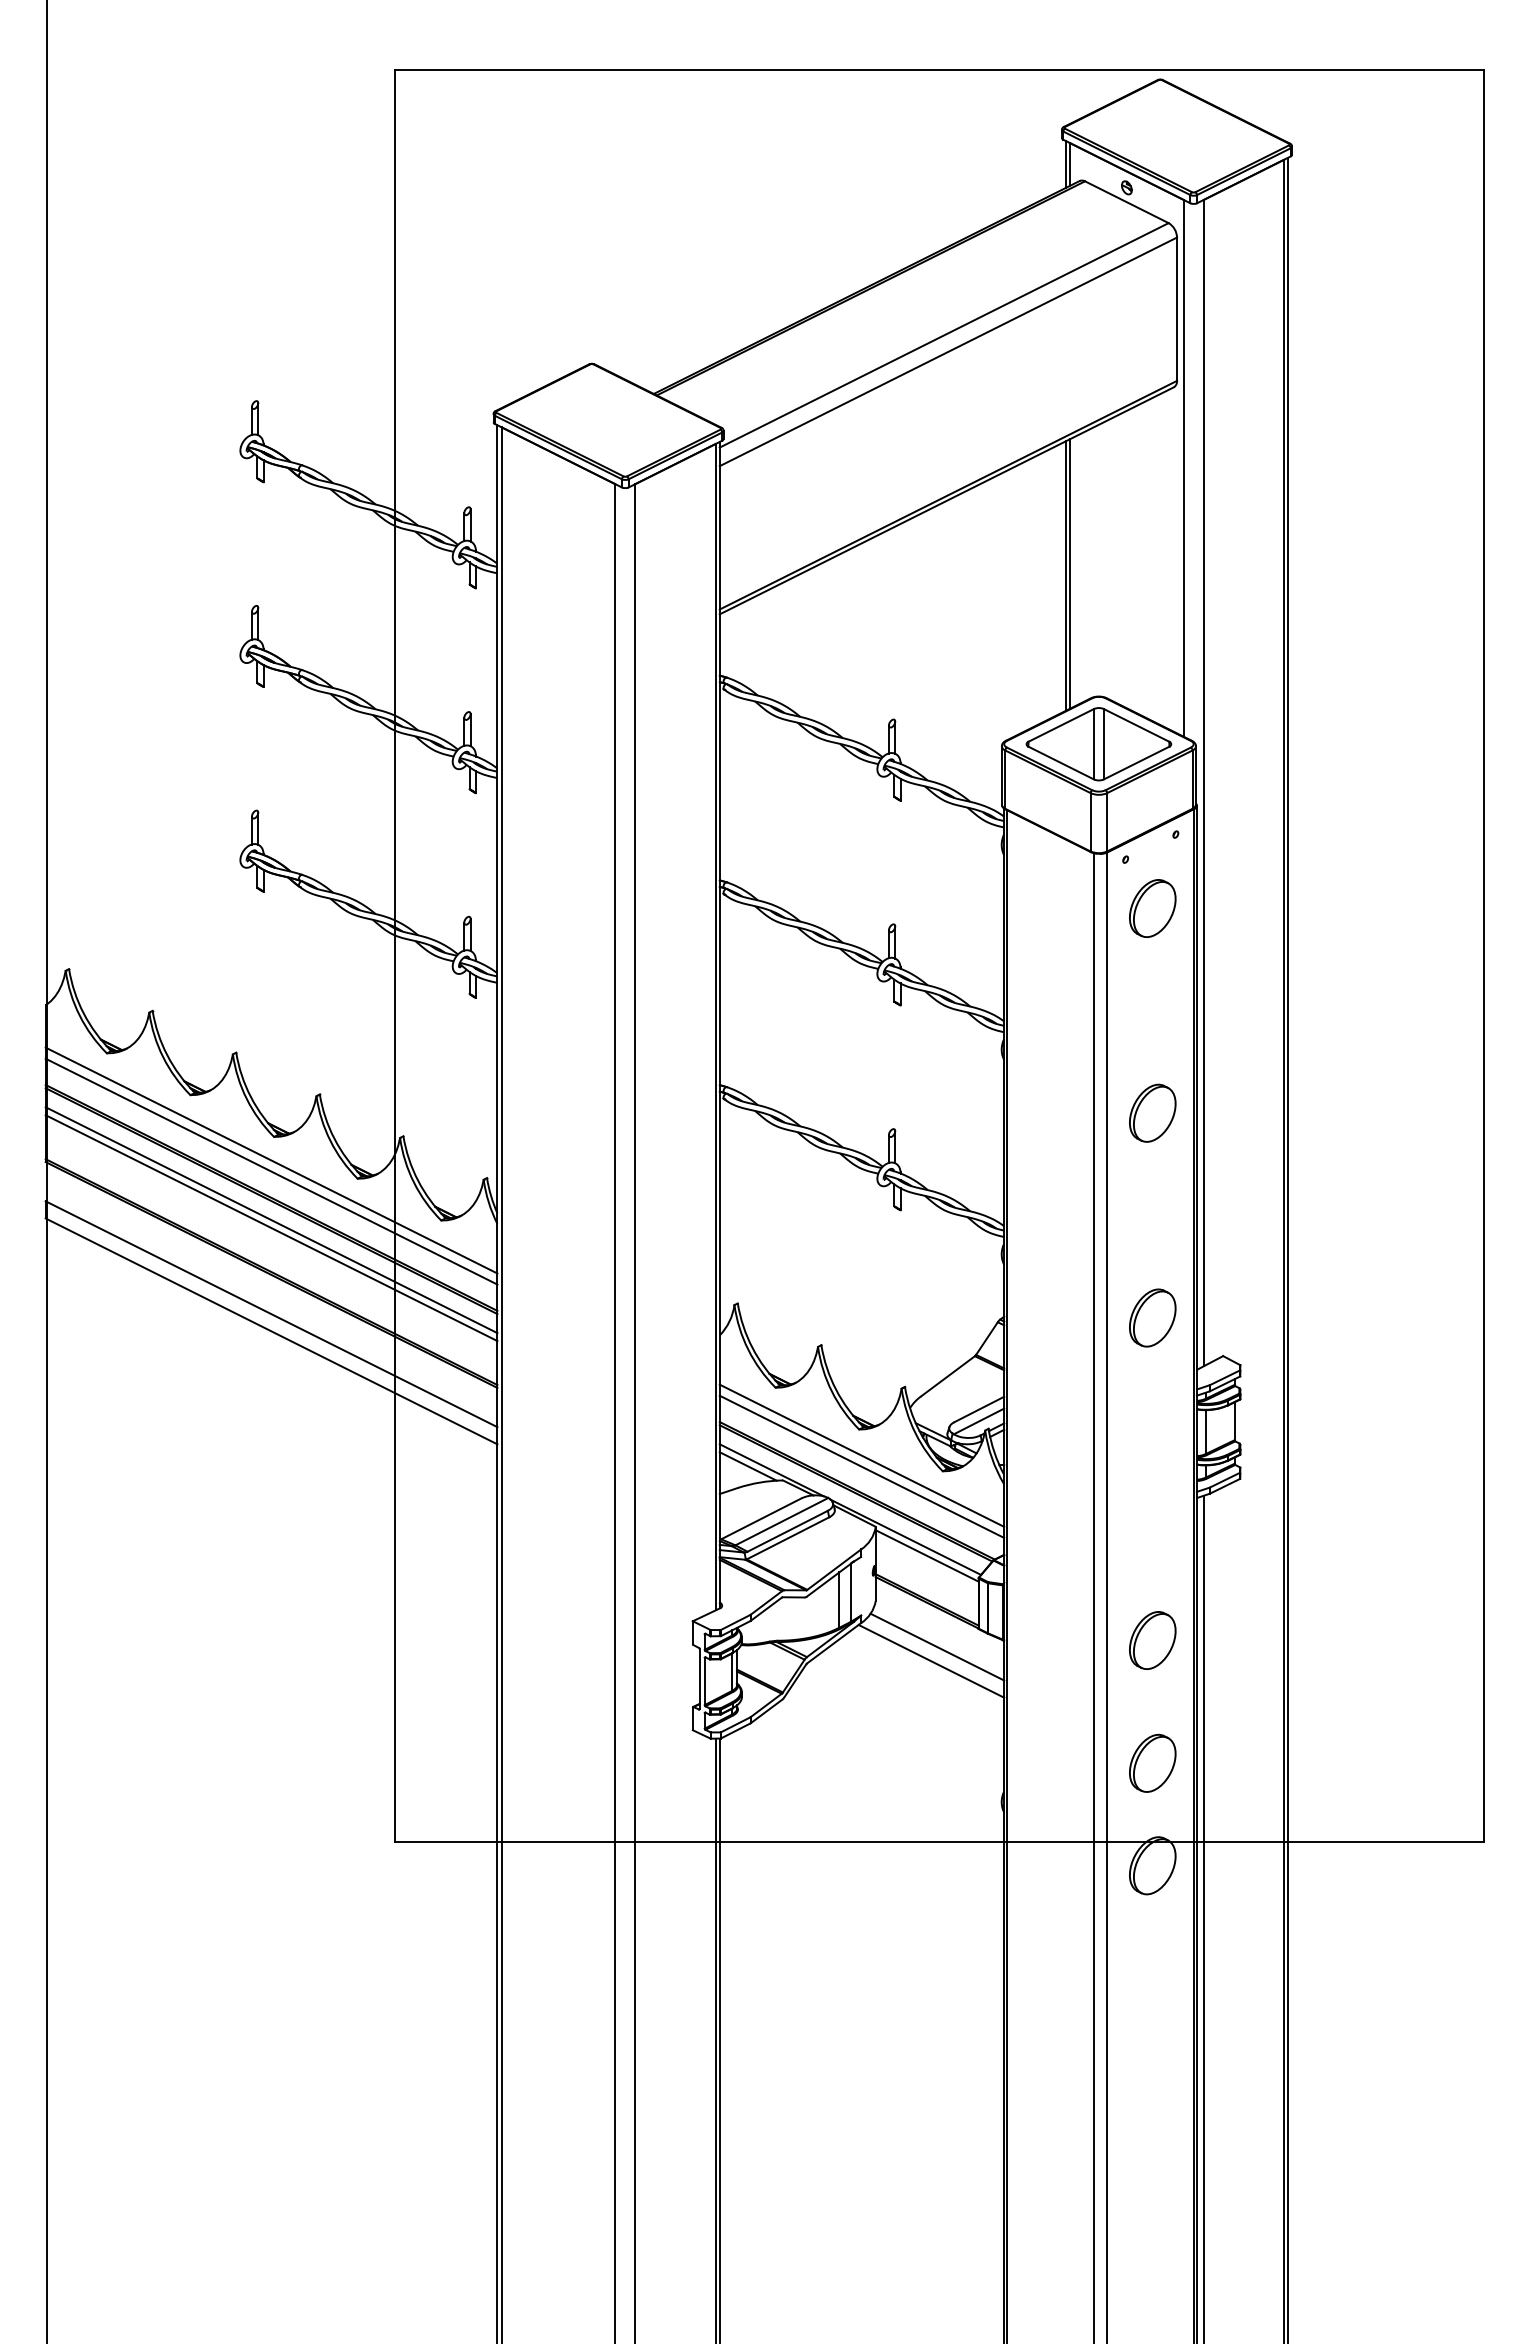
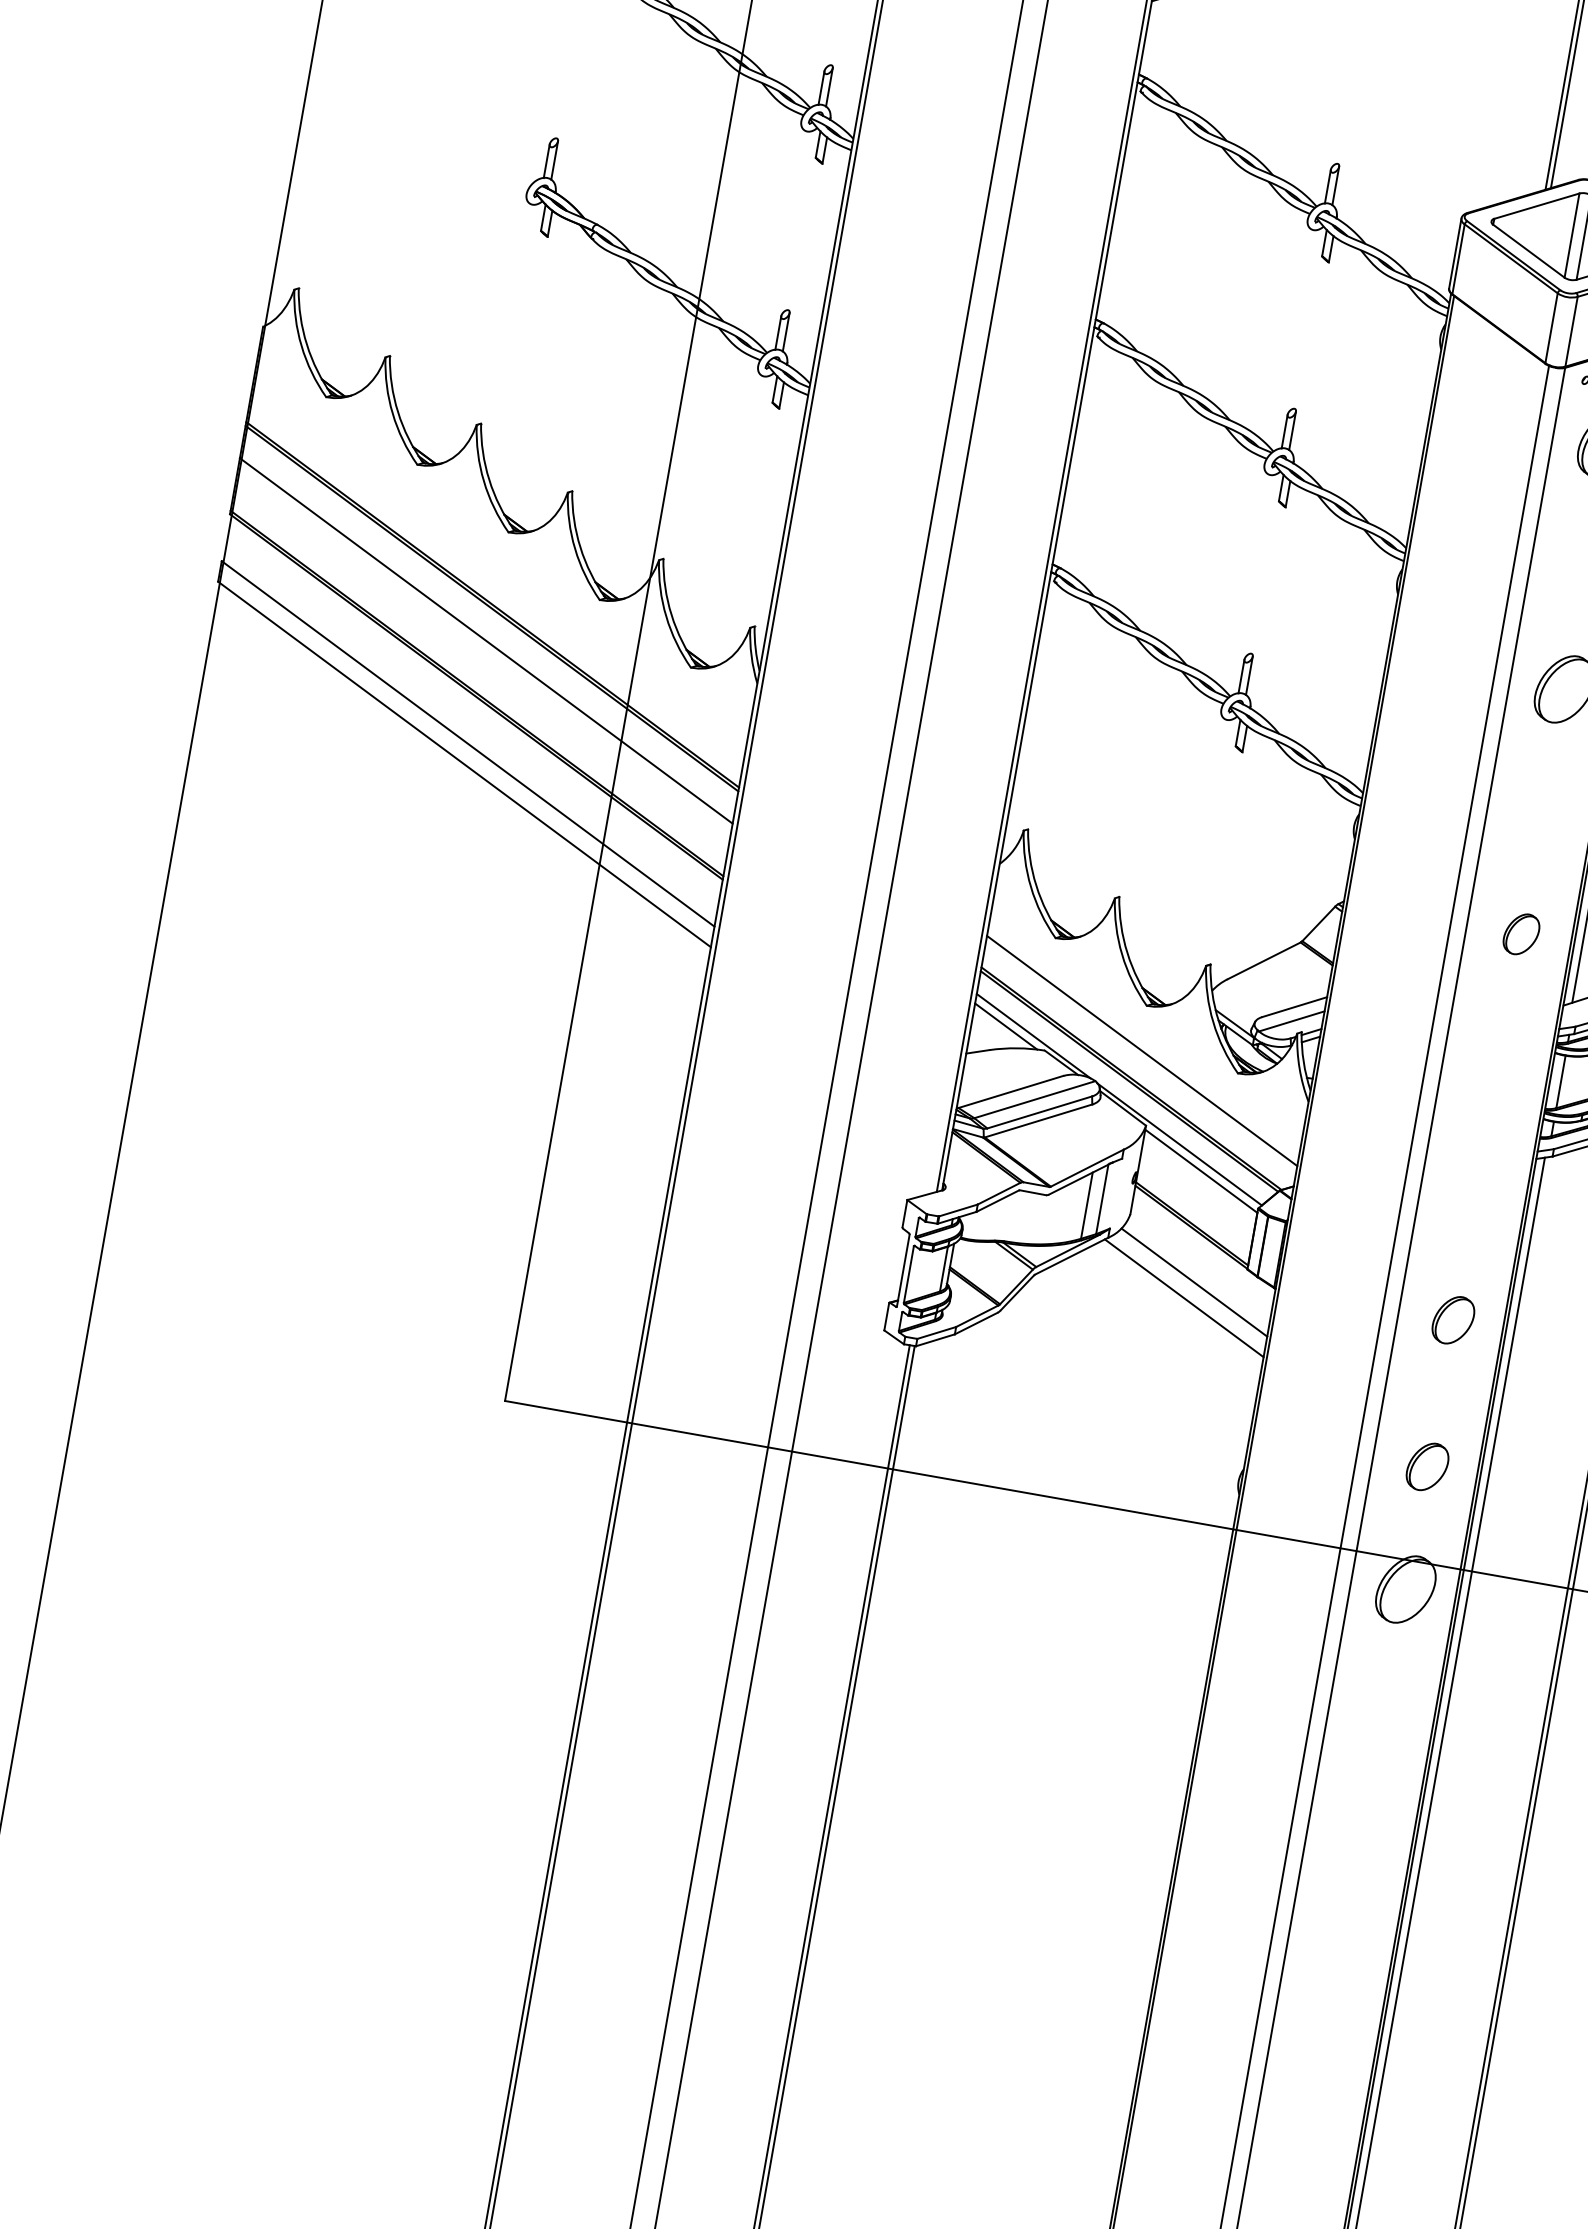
line: (271, 1160) -> (500, 560), removed
line: (271, 1171) -> (498, 573), removed
line: (271, 1220) -> (487, 631), removed
part: (1152, 1317) -> (1521, 933), size x0.6
line: (861, 1455) -> (1144, 1037), removed
part: (1152, 1640) -> (1453, 1320), size x0.7
part: (1152, 1762) -> (1427, 1465), size x0.7

